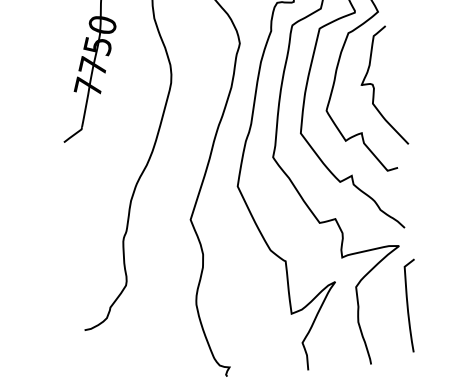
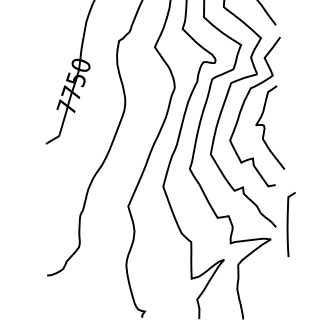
curve: (408, 305) -> (288, 224), moved

